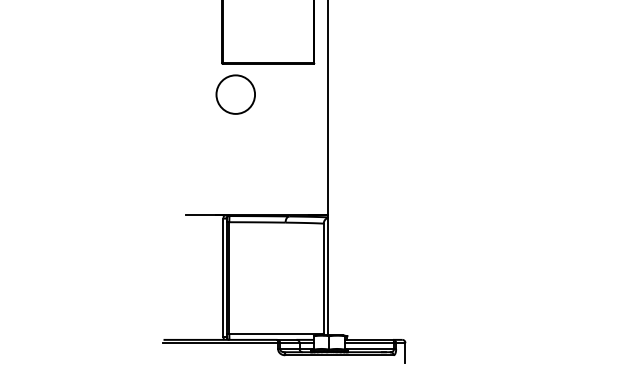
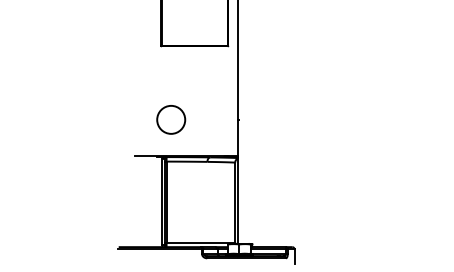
circle: (236, 94) -> (171, 119), moved

